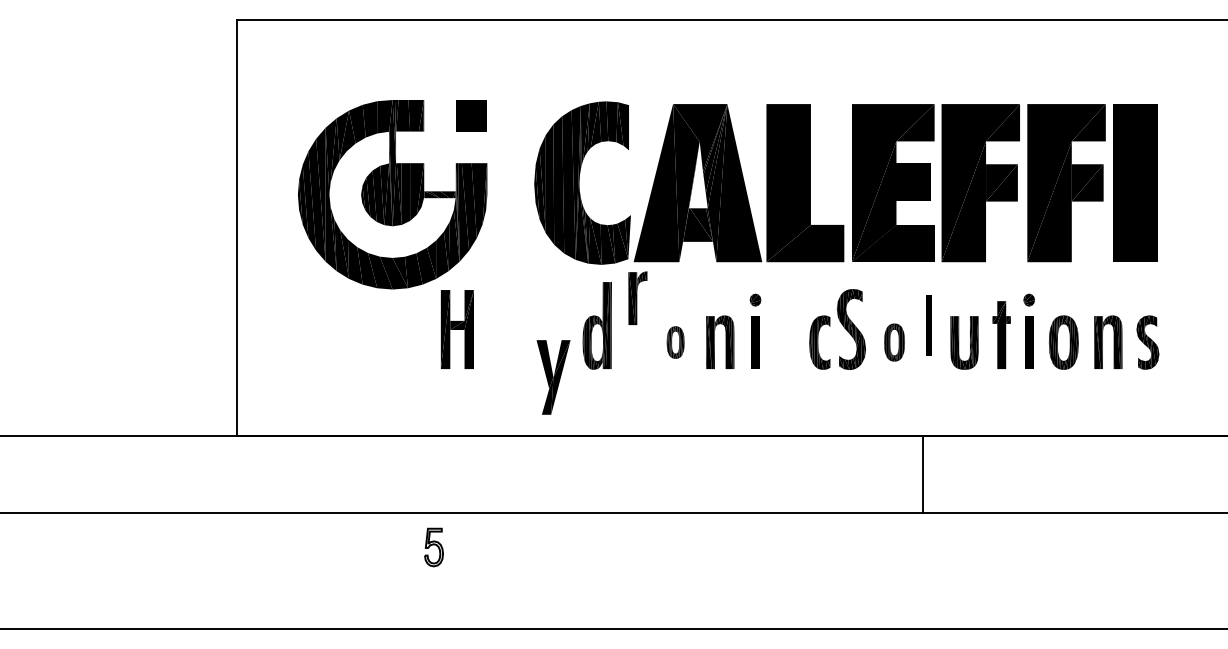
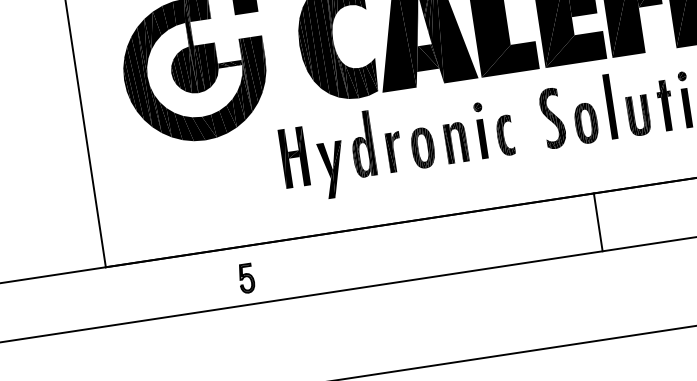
part: (637, 297) -> (394, 151), moved
part: (929, 325) -> (610, 106), size x1.43
part: (456, 329) -> (293, 157), moved
part: (675, 342) -> (422, 148), size x1.67
part: (819, 342) -> (504, 135), moved
part: (894, 342) -> (586, 123), size x1.43
part: (553, 377) -> (332, 170), moved
line: (923, 474) -> (598, 222), moved
part: (433, 547) -> (246, 278), moved

